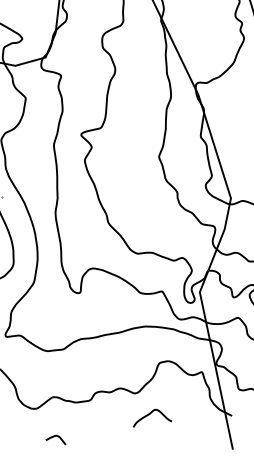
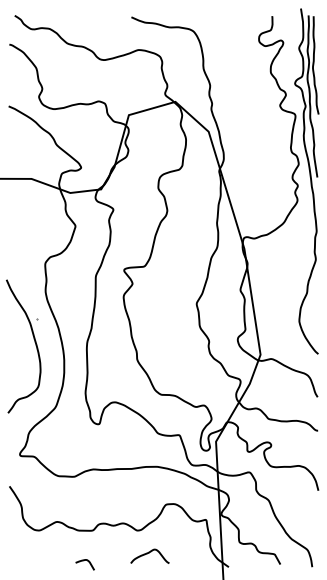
curve: (53, 437) -> (83, 561), moved

